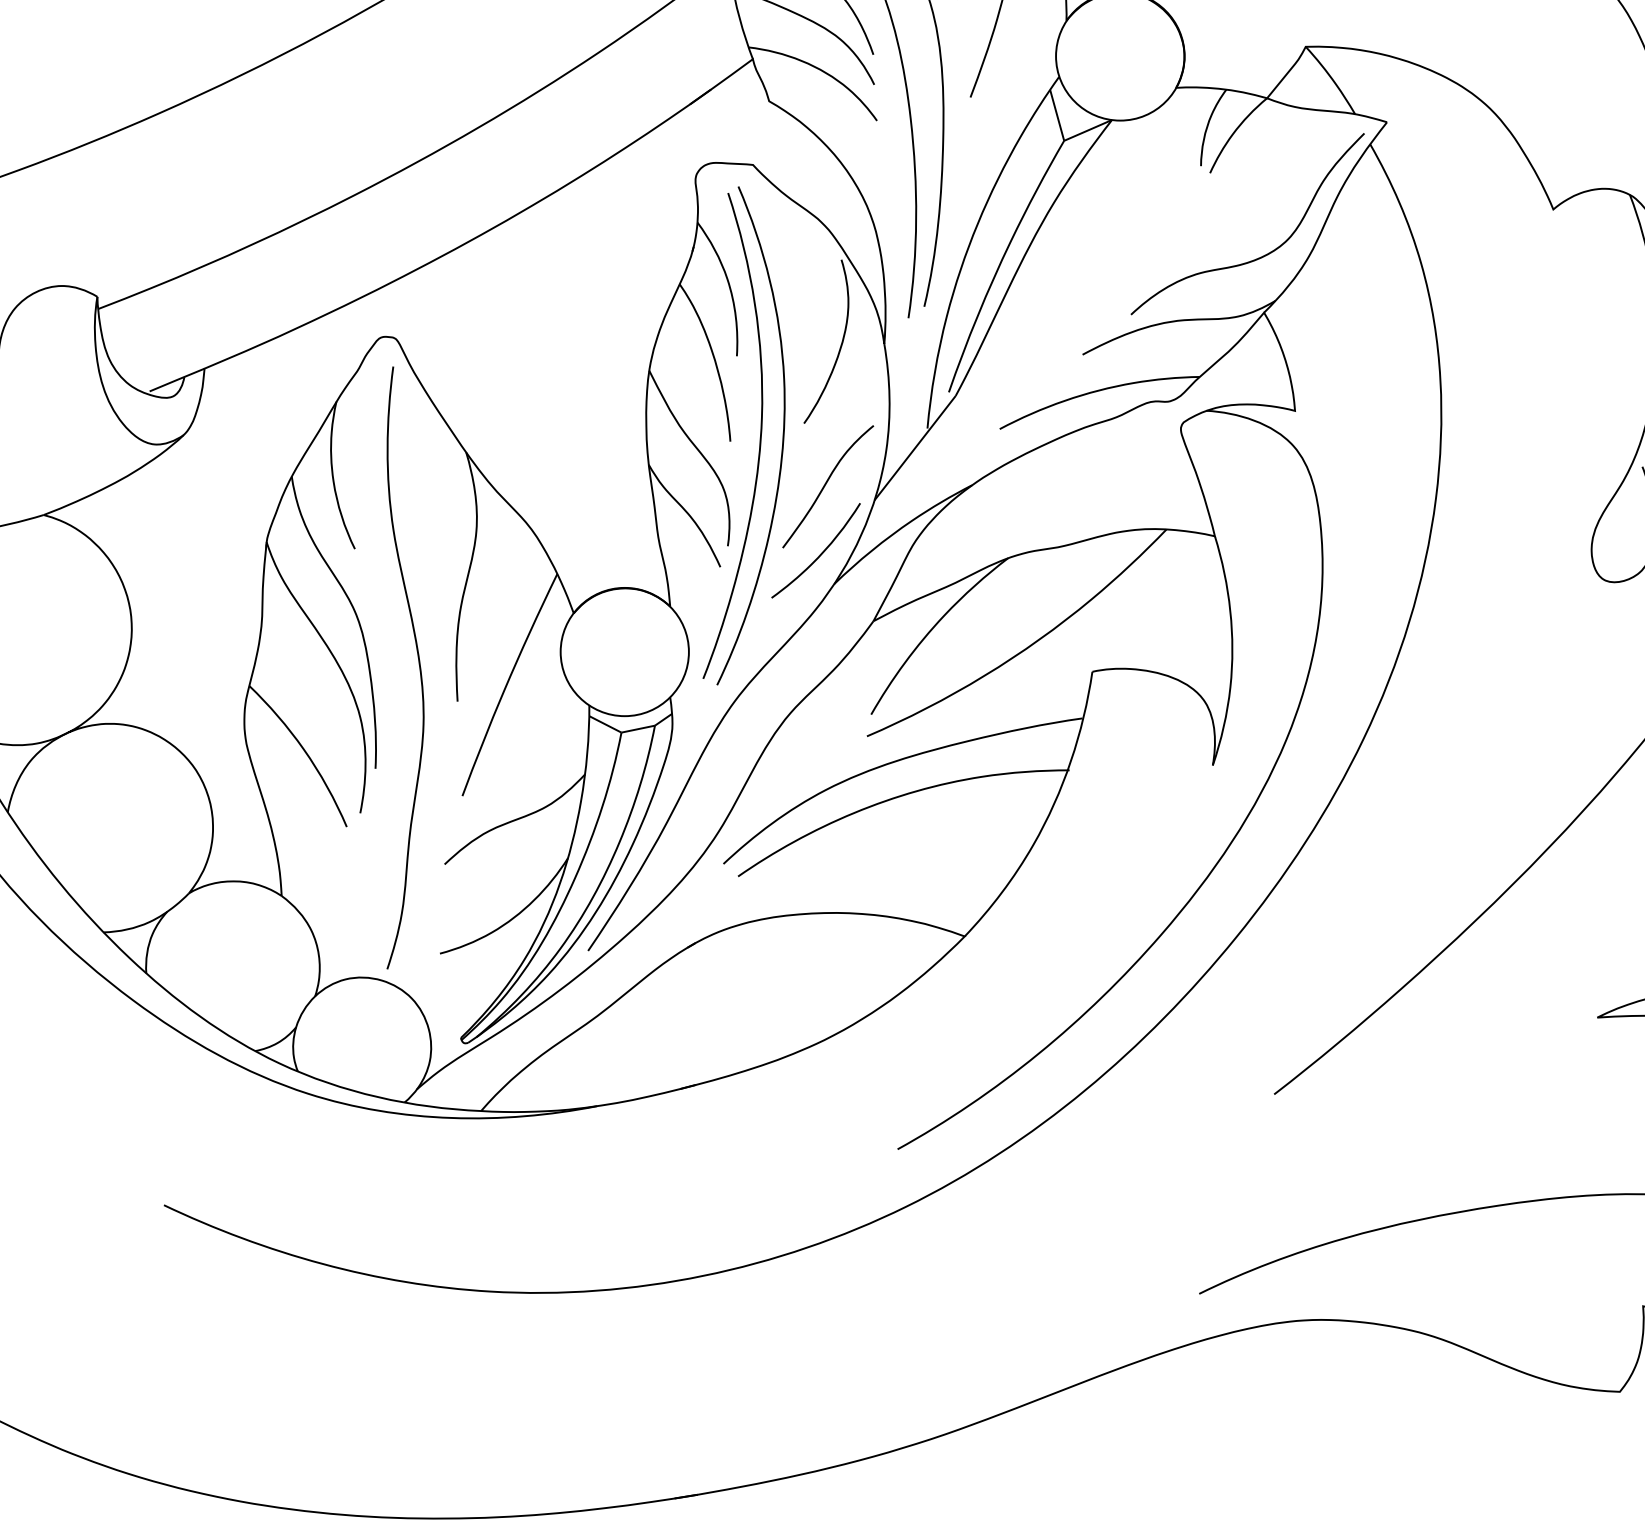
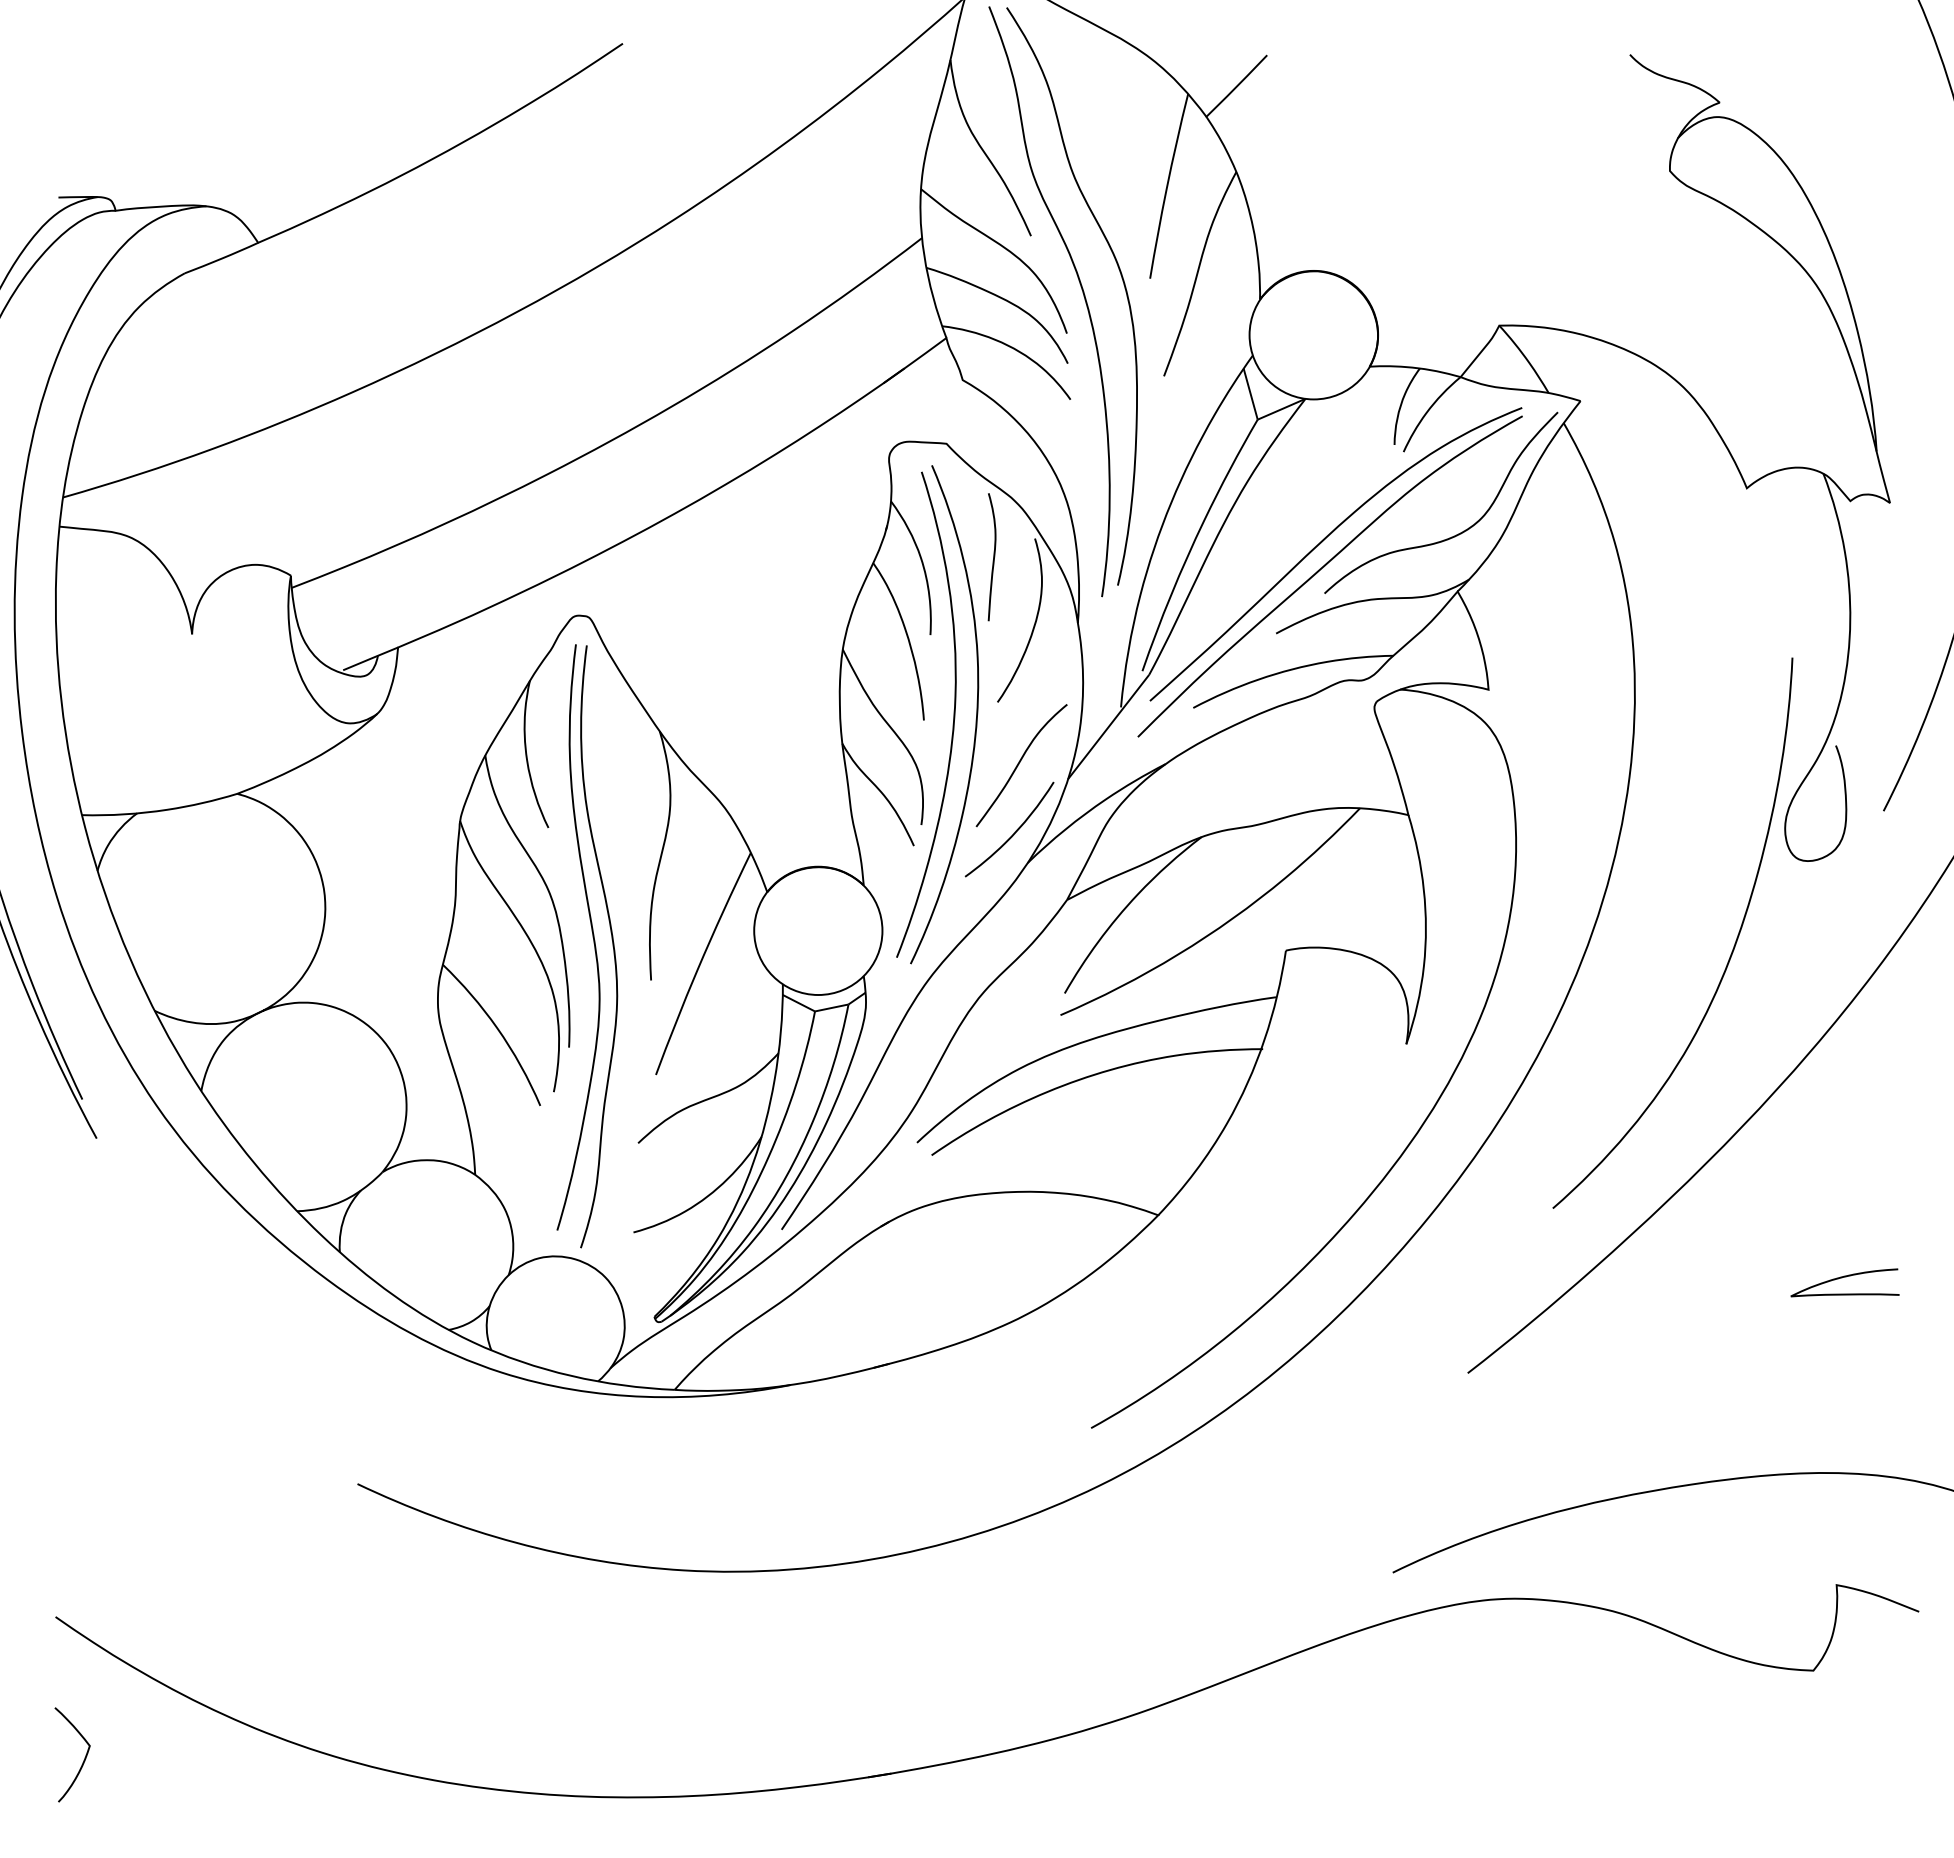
curve: (799, 278) -> (993, 557), added
part: (1130, 288) -> (1324, 567), added
curve: (398, 658) -> (592, 937), added
curve: (1535, 677) -> (1729, 956), added

